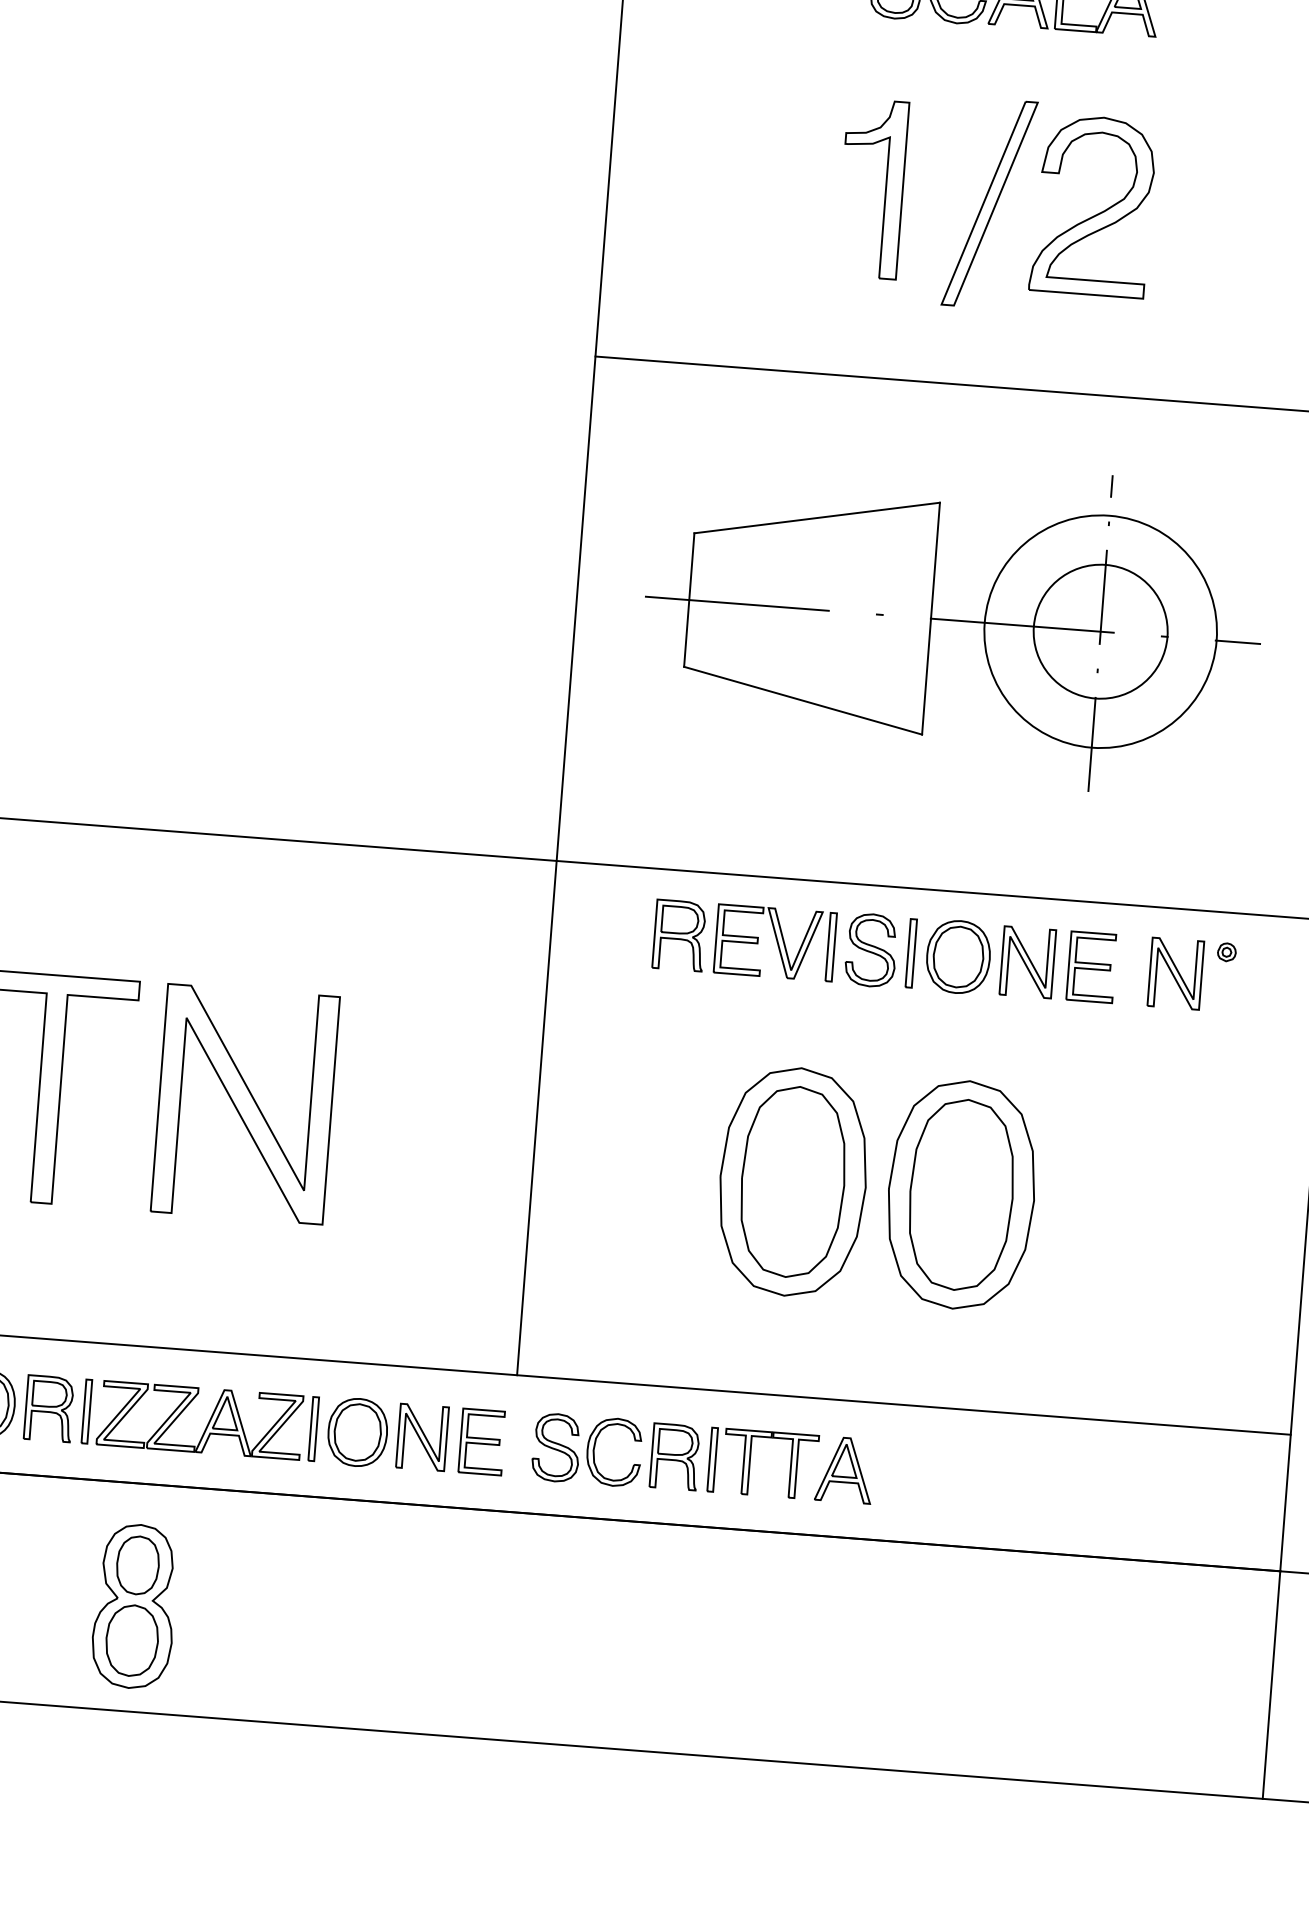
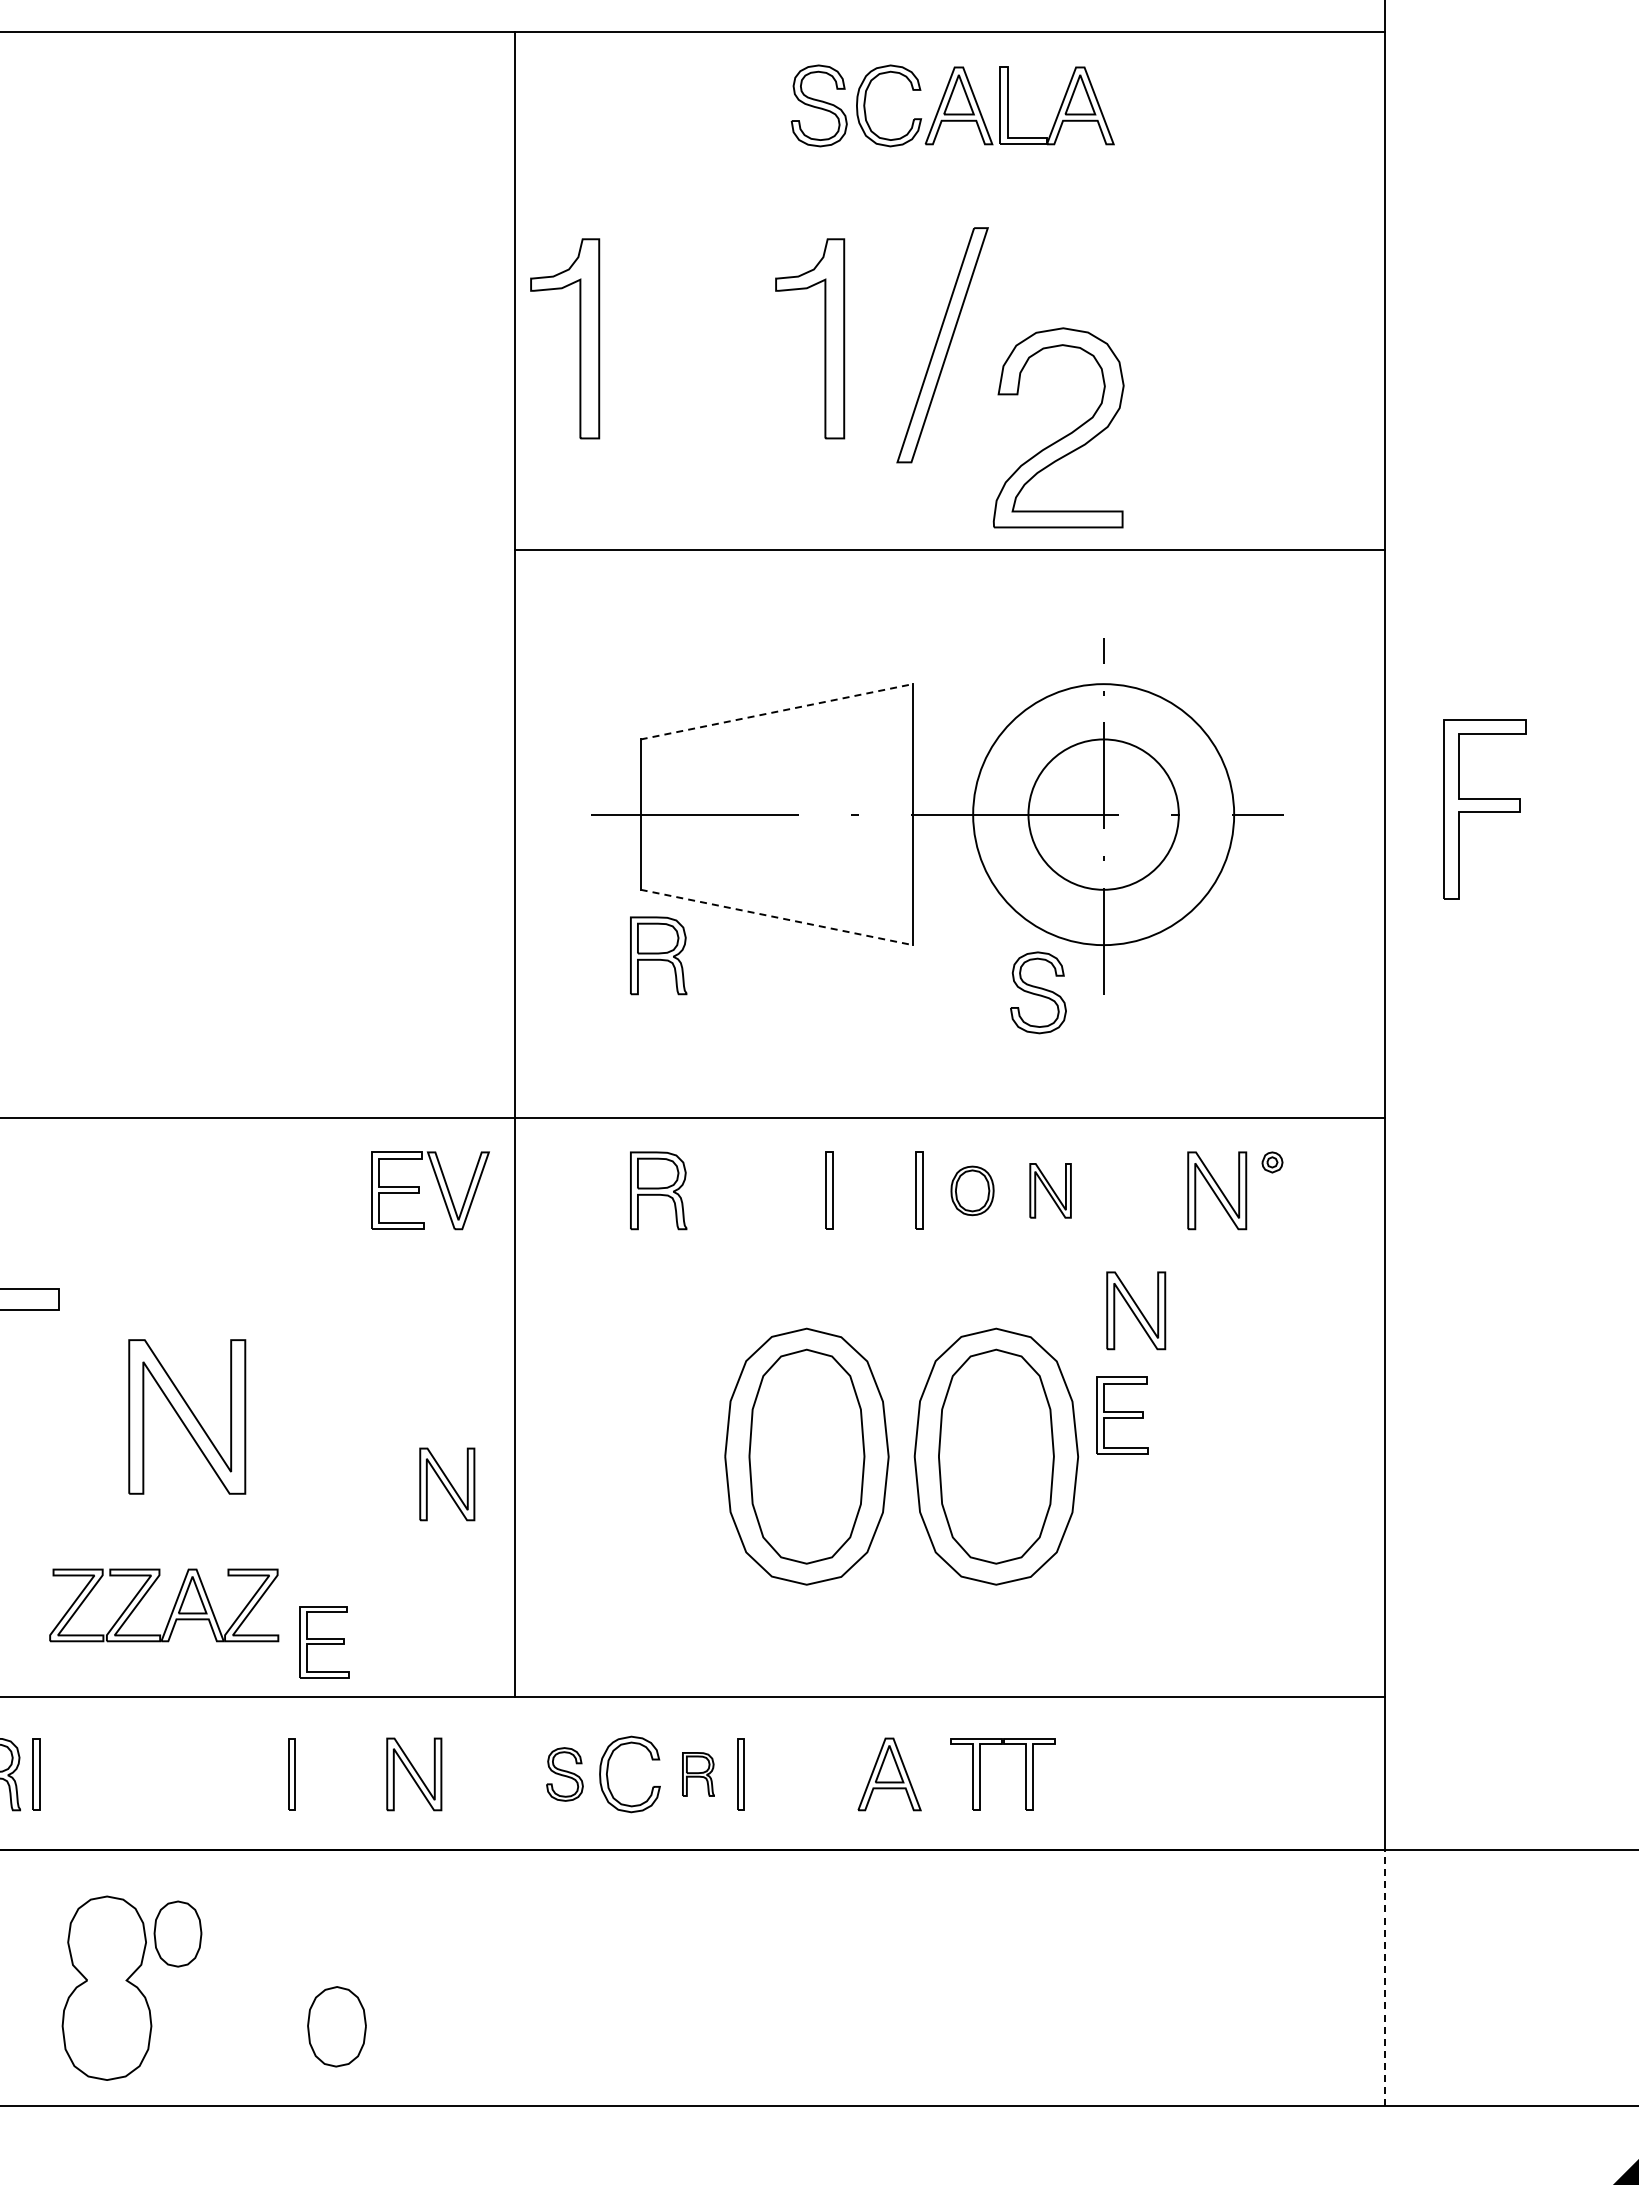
part: (667, 172) -> (579, 338), added
part: (1096, 213) -> (1063, 436), moved
line: (817, 517) -> (776, 711), solid -> dashed
line: (802, 700) -> (776, 917), solid -> dashed
part: (695, 726) -> (658, 955), added
part: (775, 939) -> (438, 1186), moved
part: (871, 950) -> (1038, 992), moved
part: (958, 956) -> (972, 1190), size x0.6
part: (1027, 962) -> (1050, 1190), size x0.7
part: (1091, 967) -> (1122, 1415), moved
part: (1095, 1074) -> (1136, 1310), added
part: (244, 1103) -> (186, 1416), size x0.6
part: (471, 1182) -> (447, 1484), added
part: (207, 1423) -> (172, 1608), moved
part: (357, 1432) -> (341, 1774), removed
part: (482, 1442) -> (324, 1642), moved
part: (555, 1447) -> (564, 1774), size x0.7
part: (675, 1456) -> (698, 1774), size x0.6
part: (750, 1462) -> (980, 1774), moved
part: (137, 1564) -> (177, 1933), moved
part: (131, 1640) -> (336, 2026), moved
line: (1271, 1684) -> (1385, 1977), solid -> dashed

